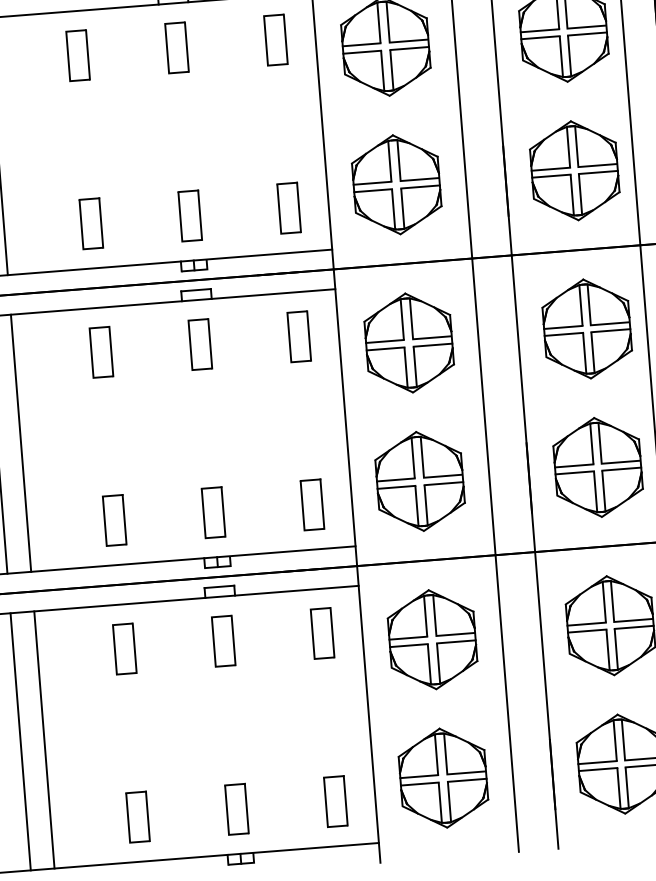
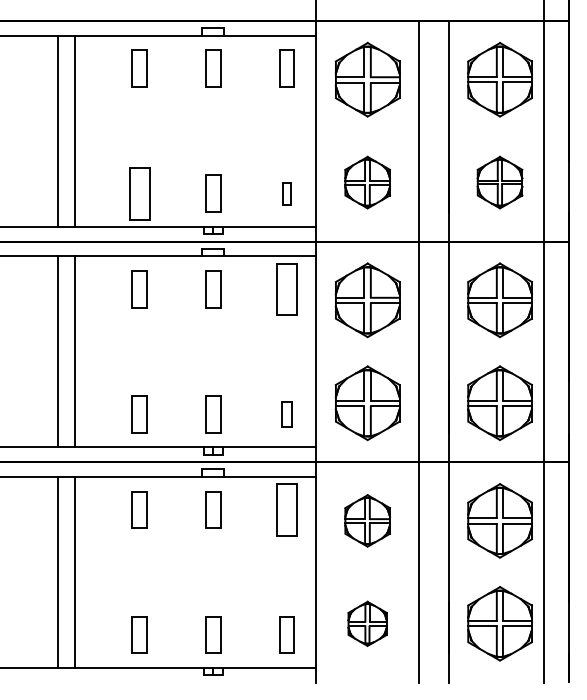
part: (573, 170) -> (499, 182), size x0.7
part: (396, 184) -> (367, 182), size x0.7
part: (288, 207) -> (286, 193), size x0.6
part: (90, 223) -> (139, 193), size x1.4
part: (298, 337) -> (286, 289), size x1.4
part: (312, 505) -> (286, 414), size x0.7
part: (322, 632) -> (286, 509), size x1.4
part: (432, 639) -> (367, 520), size x0.7
part: (443, 777) -> (367, 623), size x0.6

